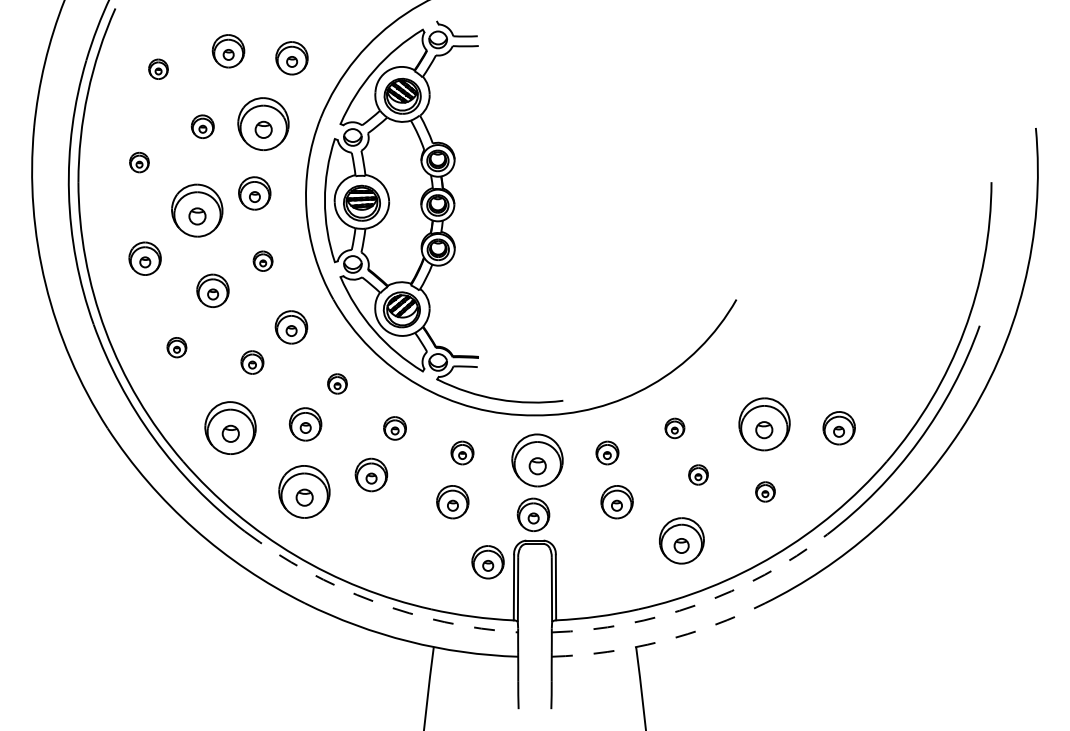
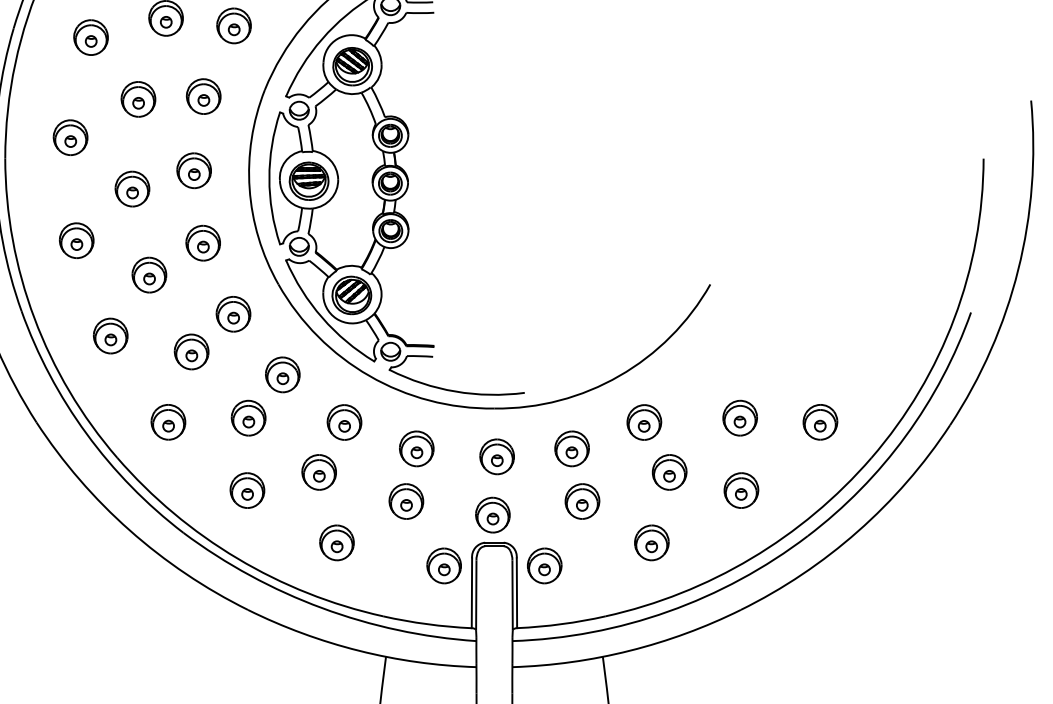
part: (158, 69) -> (91, 37), size x1.67
part: (263, 124) -> (203, 96), size x0.62
part: (202, 126) -> (138, 98), size x1.43
part: (139, 162) -> (70, 137), size x1.67
part: (196, 210) -> (131, 189), size x0.62
part: (262, 261) -> (202, 243), size x1.67
part: (176, 347) -> (110, 335), size x1.67
part: (252, 362) -> (191, 351), size x1.43
part: (337, 383) -> (282, 374), size x1.67
part: (763, 424) -> (739, 418), size x0.62
part: (230, 428) -> (168, 422), size x0.62
part: (394, 428) -> (343, 422), size x1.43
part: (674, 428) -> (643, 422), size x1.67
part: (462, 452) -> (416, 448), size x1.43
part: (607, 452) -> (572, 448), size x1.43
part: (537, 460) -> (497, 456), size x0.62
part: (698, 474) -> (669, 471), size x1.67
part: (304, 491) -> (247, 490), size x0.62
part: (765, 491) -> (741, 490), size x1.67
part: (387, 540) -> (336, 542), added
part: (681, 540) -> (651, 542), size x0.71
part: (581, 562) -> (544, 566), added
arc: (374, 601) -> (322, 607), dashed -> solid
arc: (697, 604) -> (668, 611), dashed -> solid
arc: (661, 641) -> (630, 650), dashed -> solid

